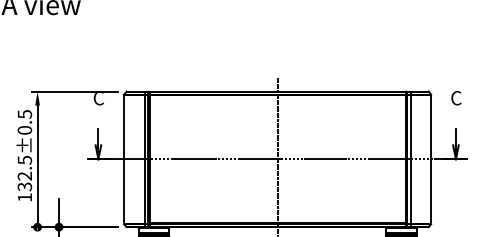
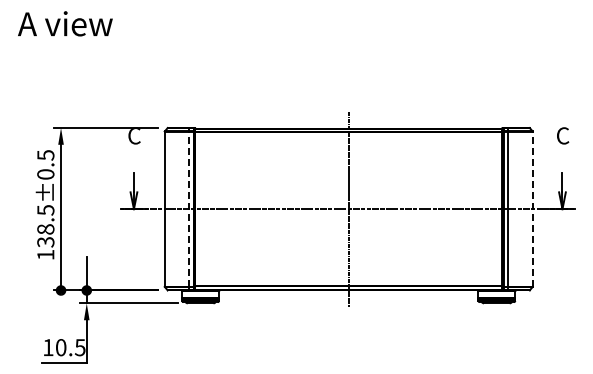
line: (144, 158) -> (189, 208), solid -> dashed
line: (430, 158) -> (532, 208), solid -> dashed
text: (24, 176) -> (45, 229), 132.5±0.5 -> 138.5±0.5

